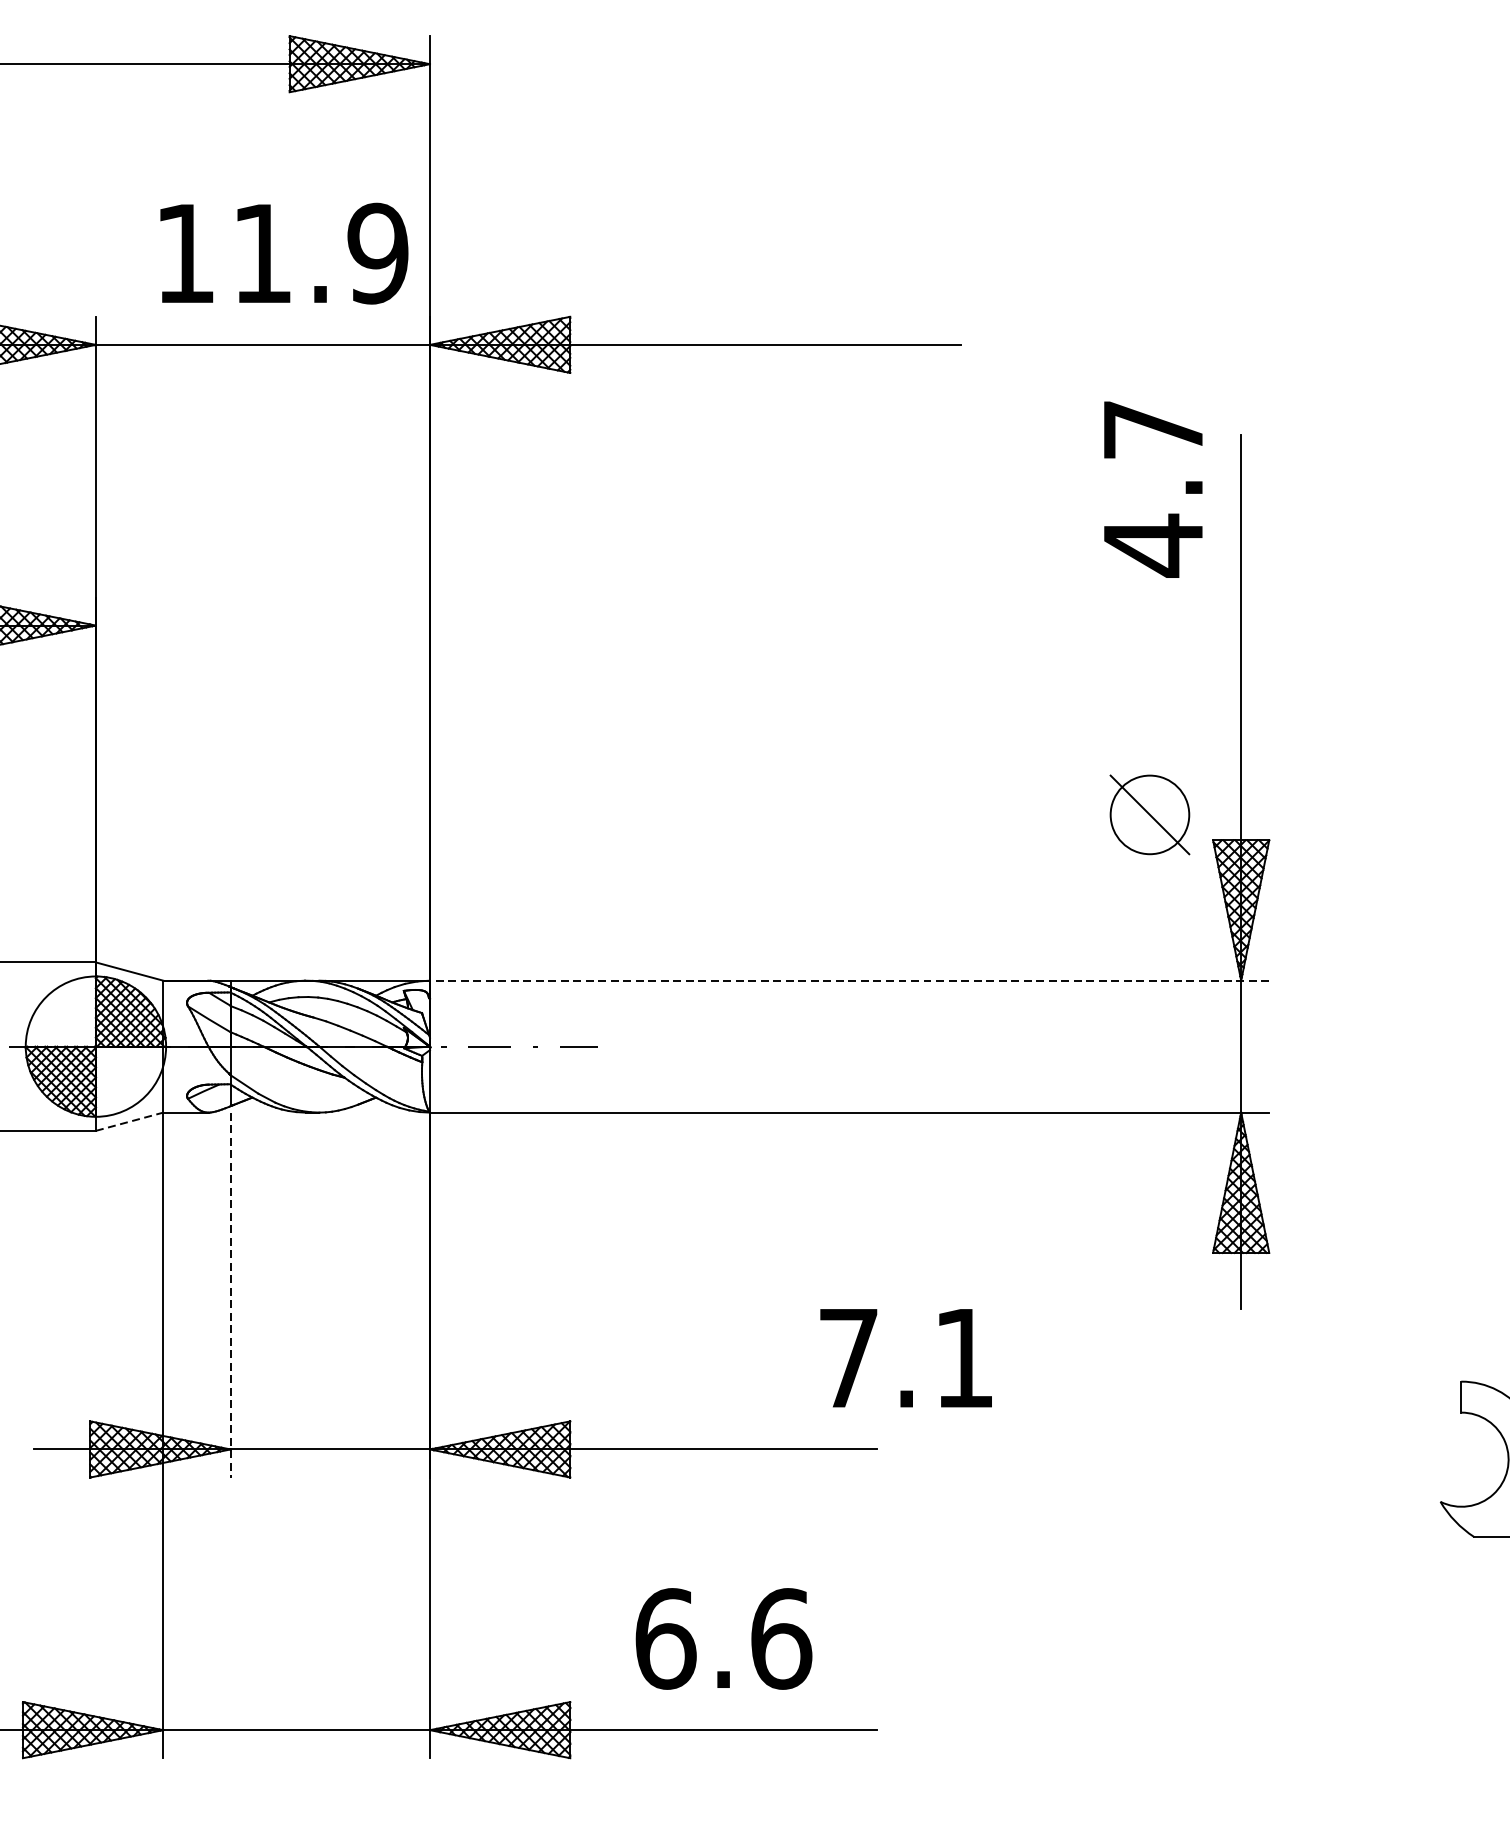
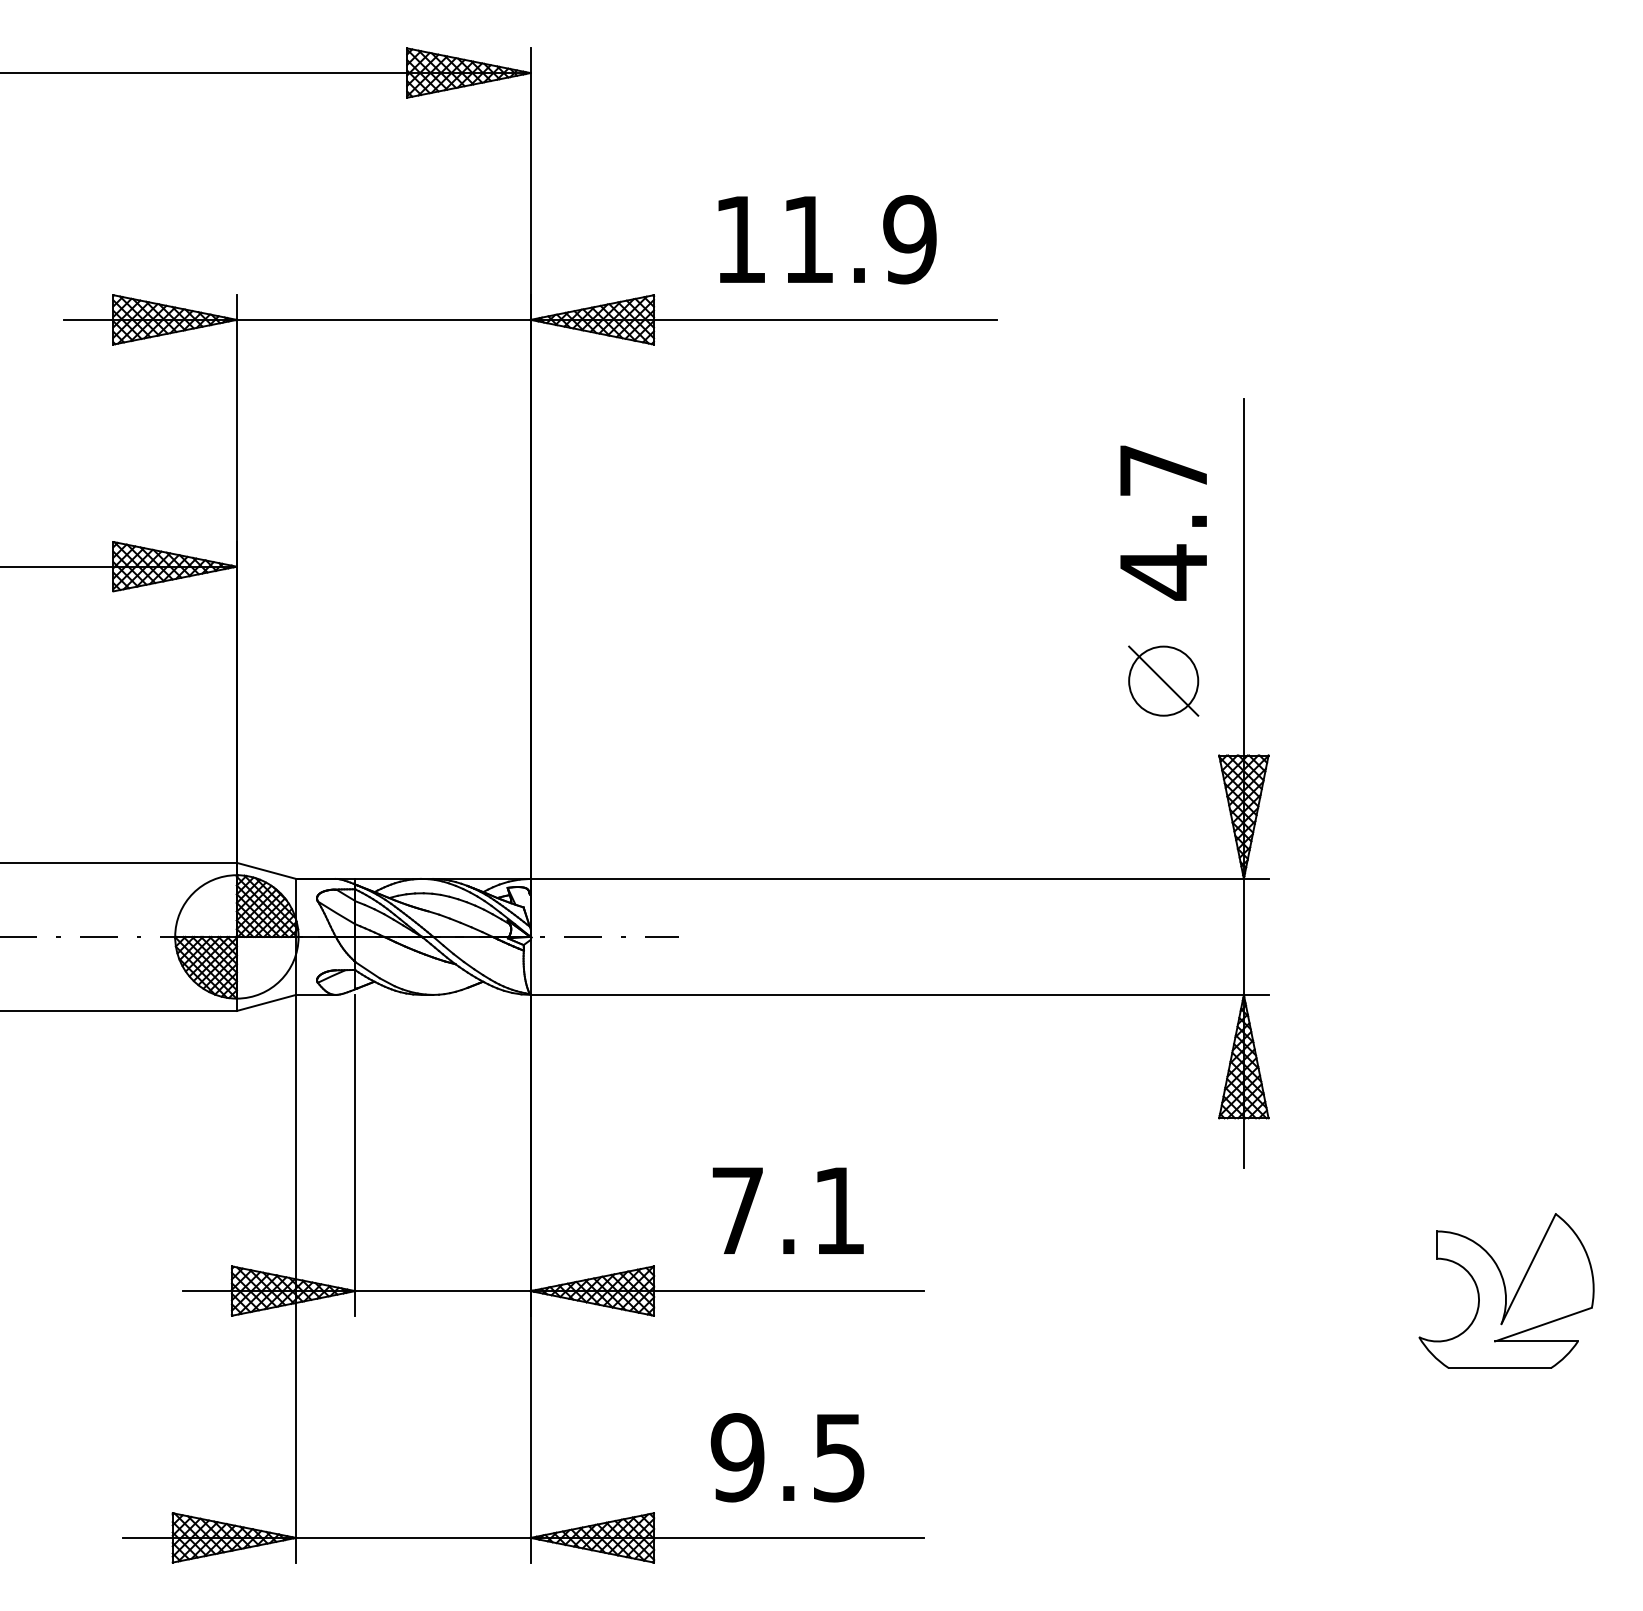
text: (284, 253) -> (827, 239), moved
text: (1153, 488) -> (1163, 522), moved
part: (1149, 814) -> (1163, 680), moved
line: (849, 980) -> (899, 878), dashed -> solid
line: (129, 1121) -> (266, 1002), dashed -> solid
line: (230, 1295) -> (355, 1155), dashed -> solid
text: (905, 1357) -> (787, 1210), moved
text: (723, 1638) -> (788, 1457), 6.6 -> 9.5

